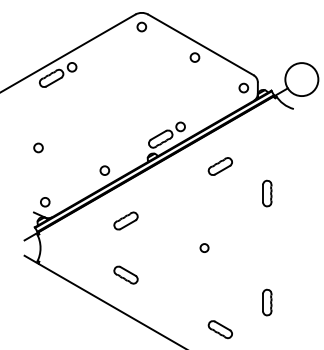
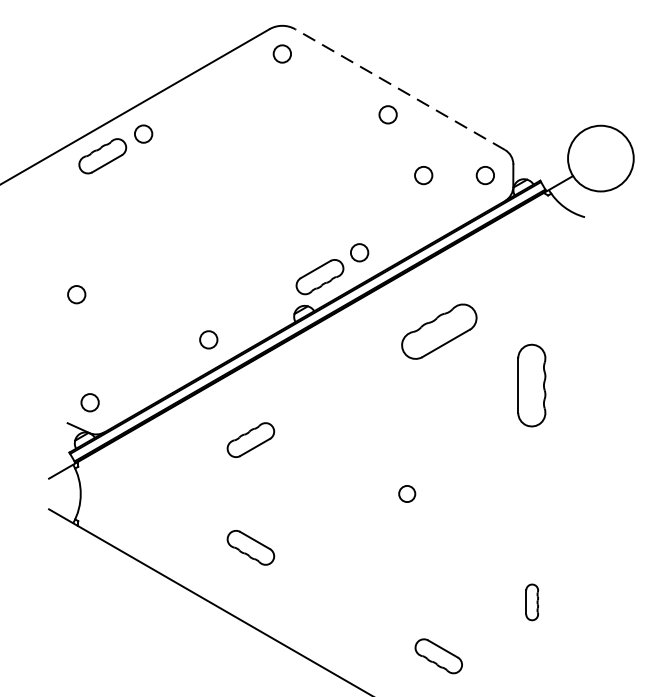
line: (201, 44) -> (401, 88), solid -> dashed
circle: (212, 87) -> (423, 174), added
part: (219, 166) -> (436, 331), size x1.6
part: (267, 193) -> (532, 385), size x1.6
part: (267, 302) -> (532, 602), size x0.7

